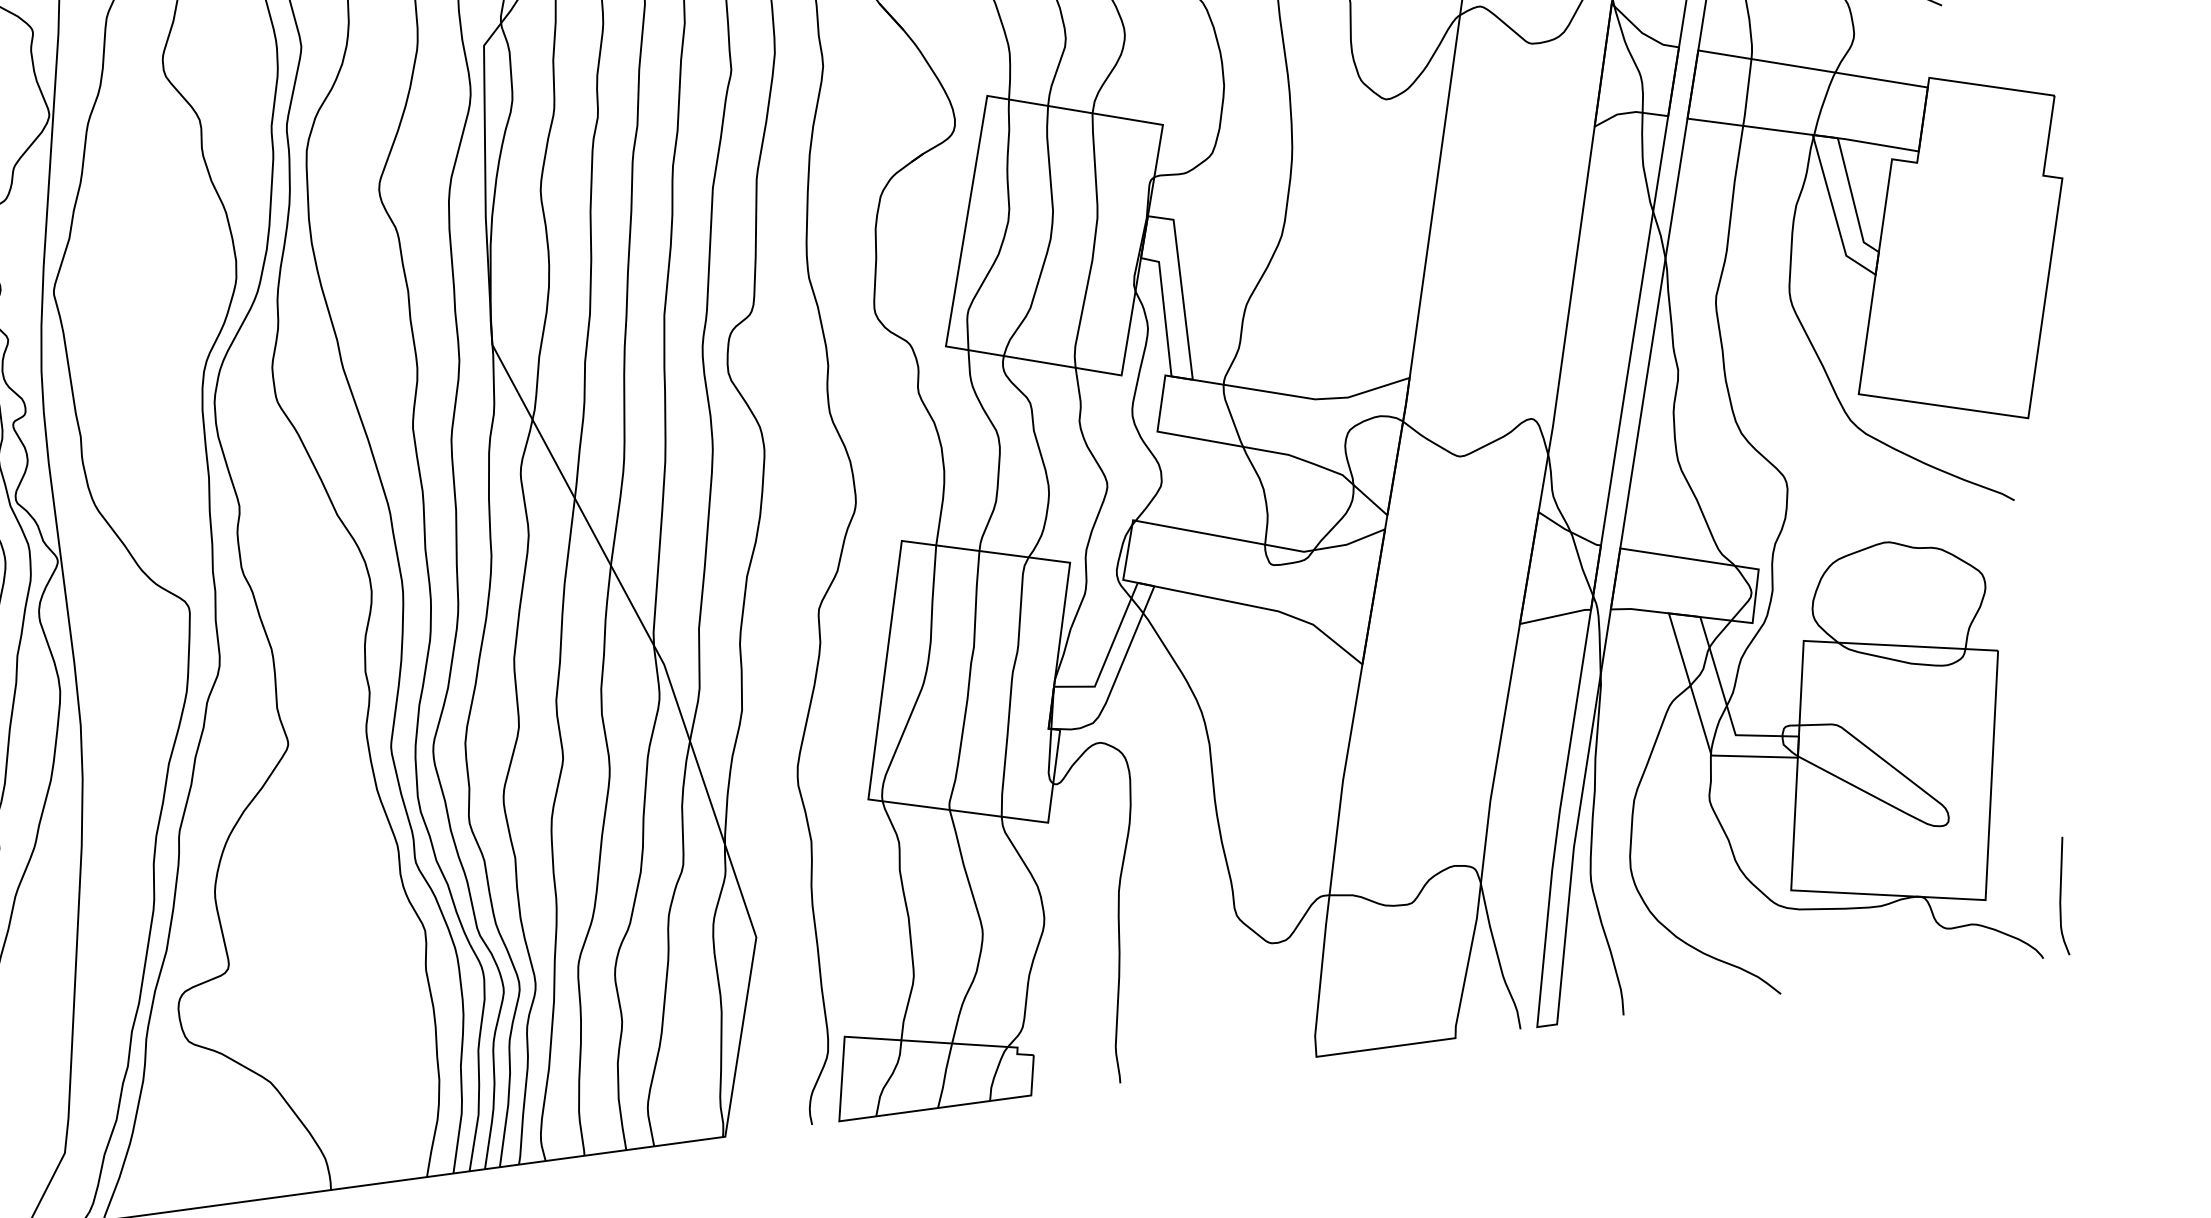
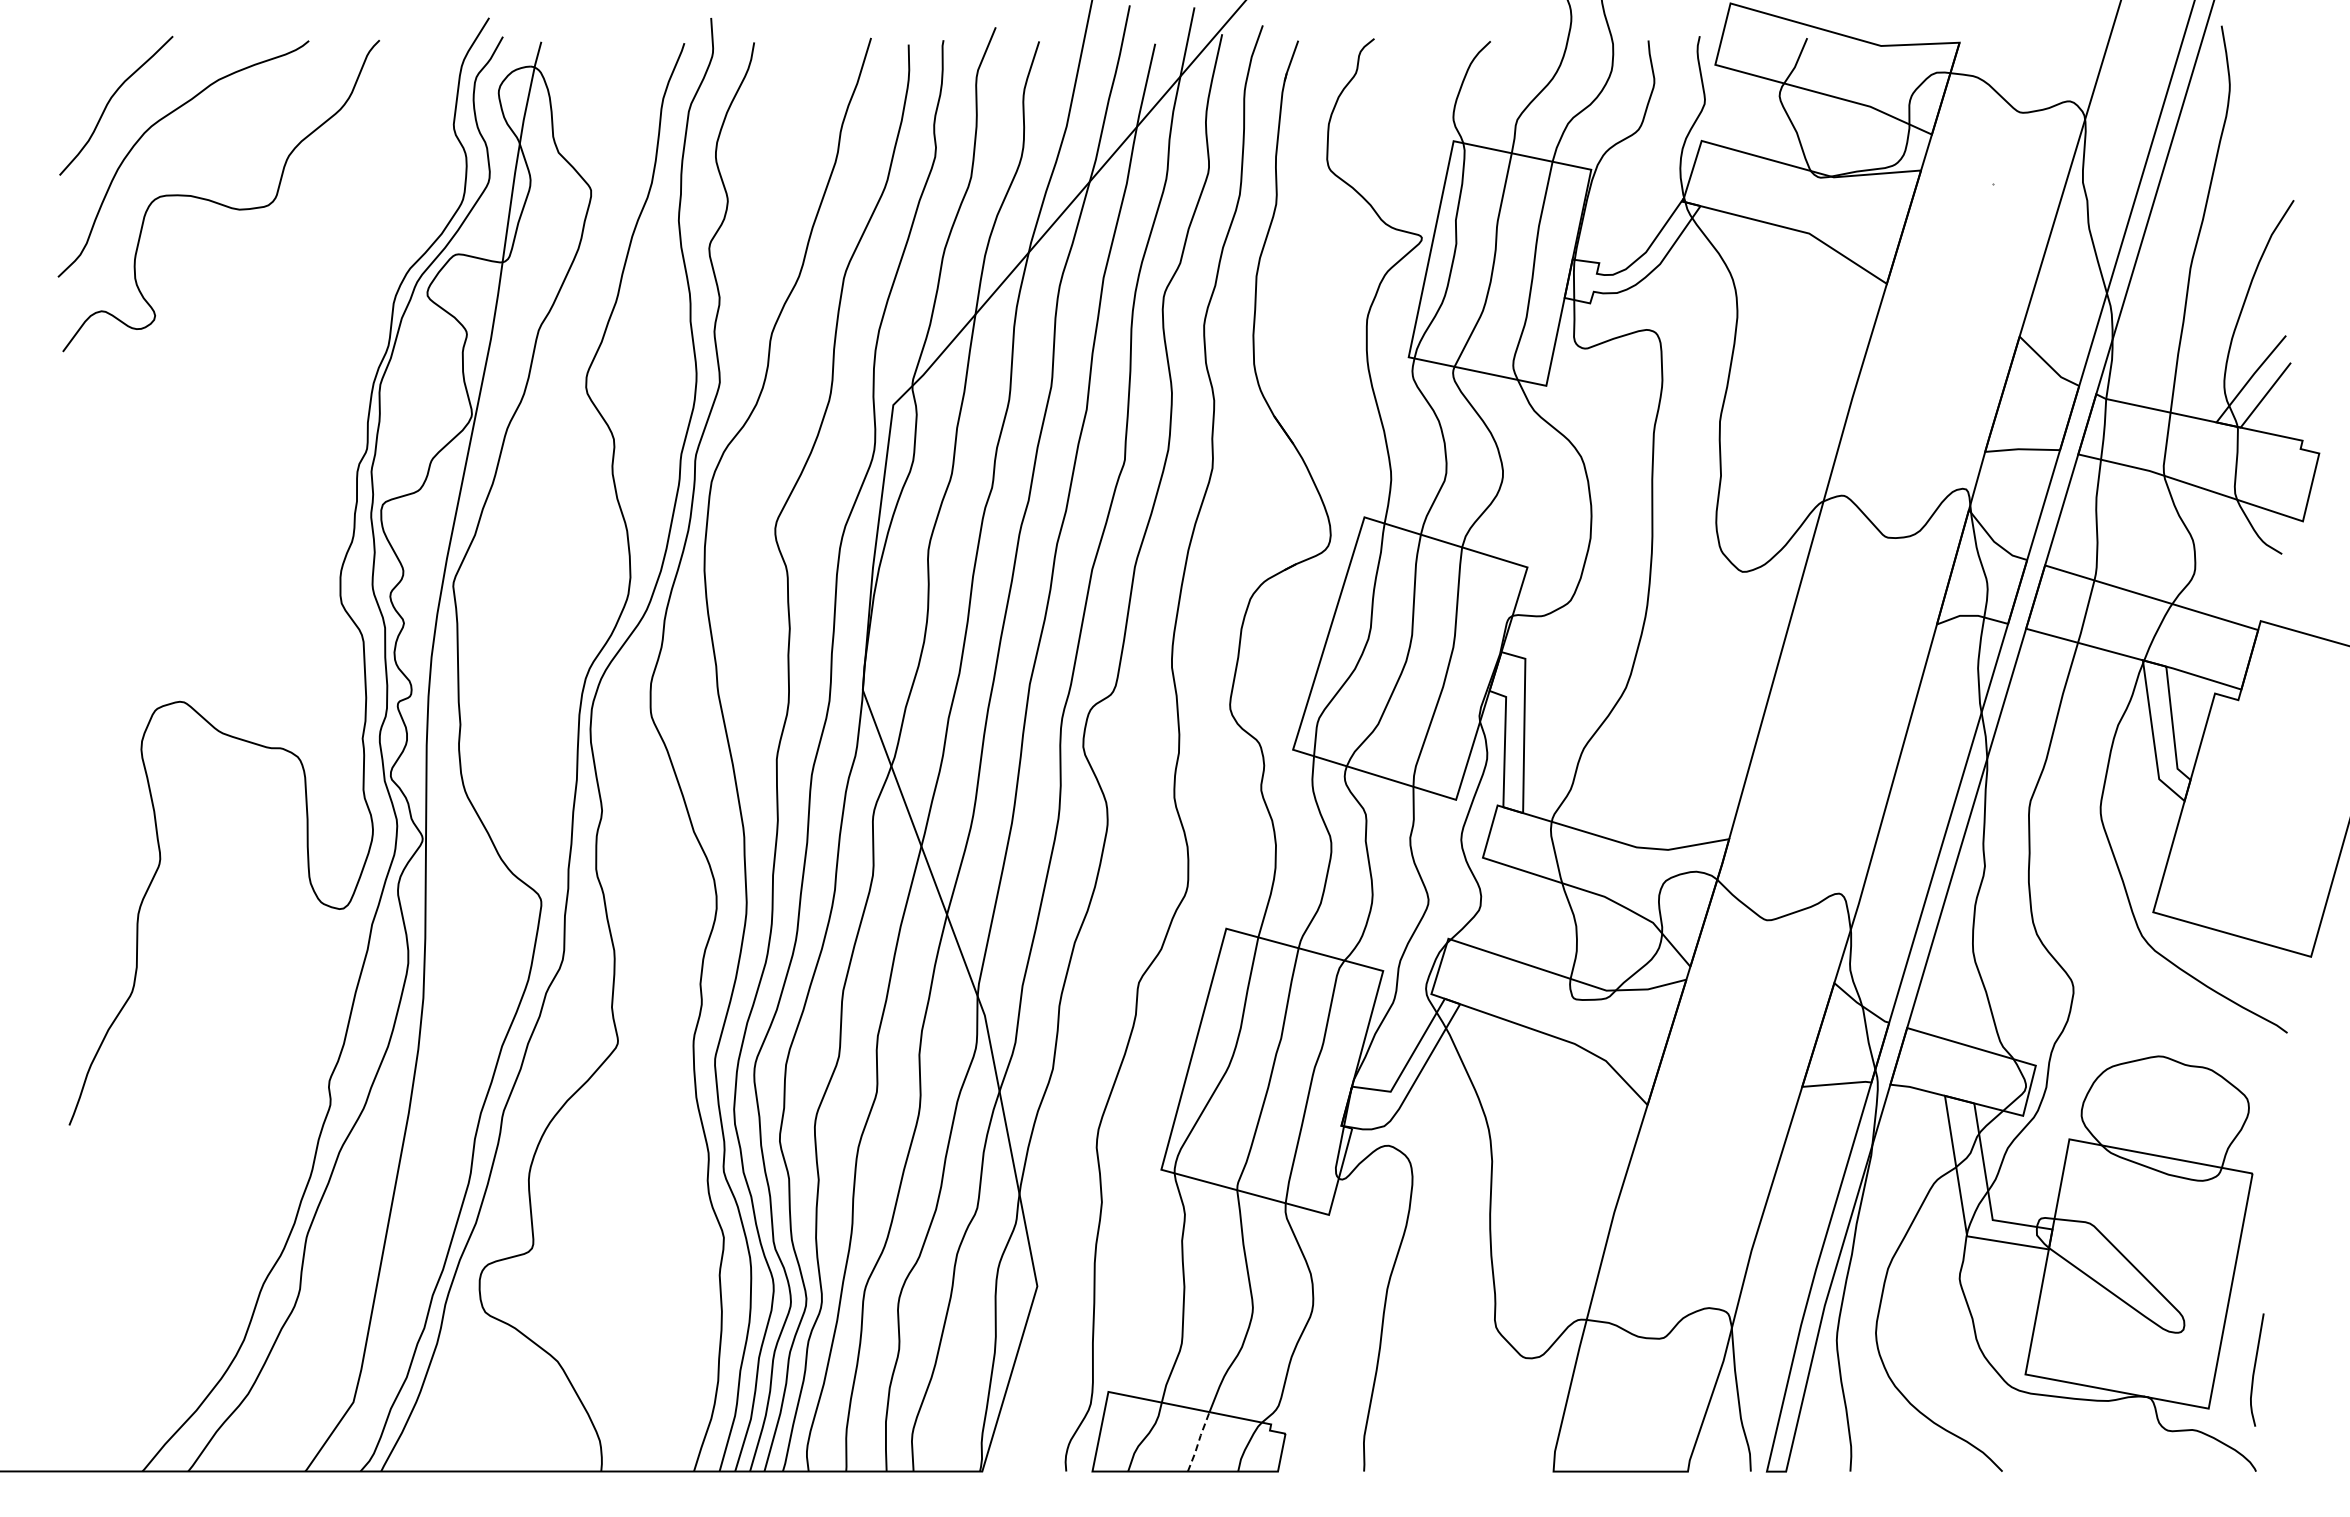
curve: (2061, 895) -> (2255, 1369), moved
line: (944, 1075) -> (1198, 1441), solid -> dashed

